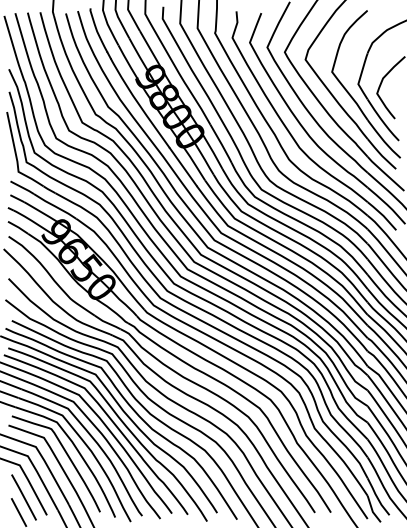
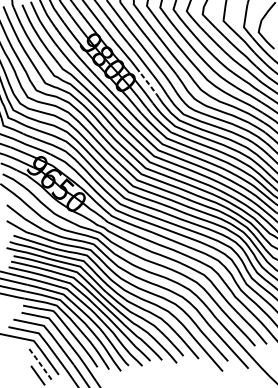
line: (221, 144) -> (149, 85), solid -> dashed
line: (23, 495) -> (39, 362), solid -> dashed

